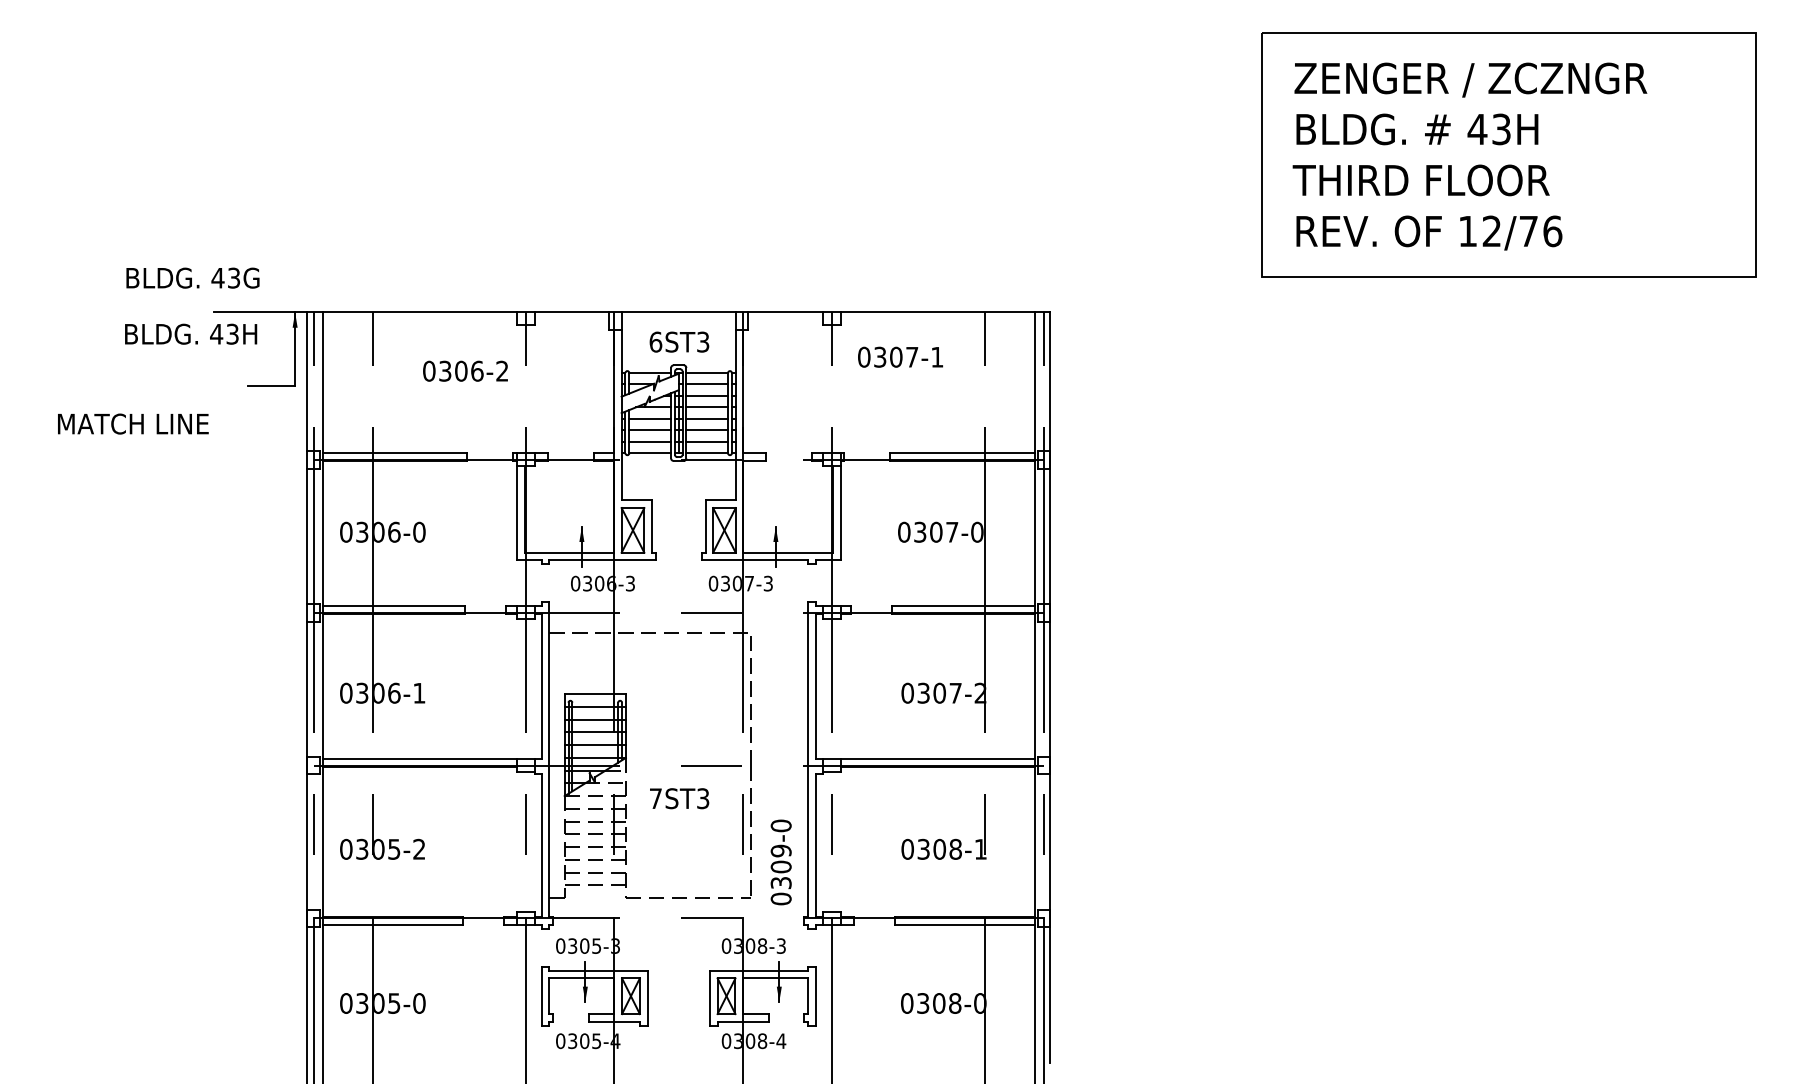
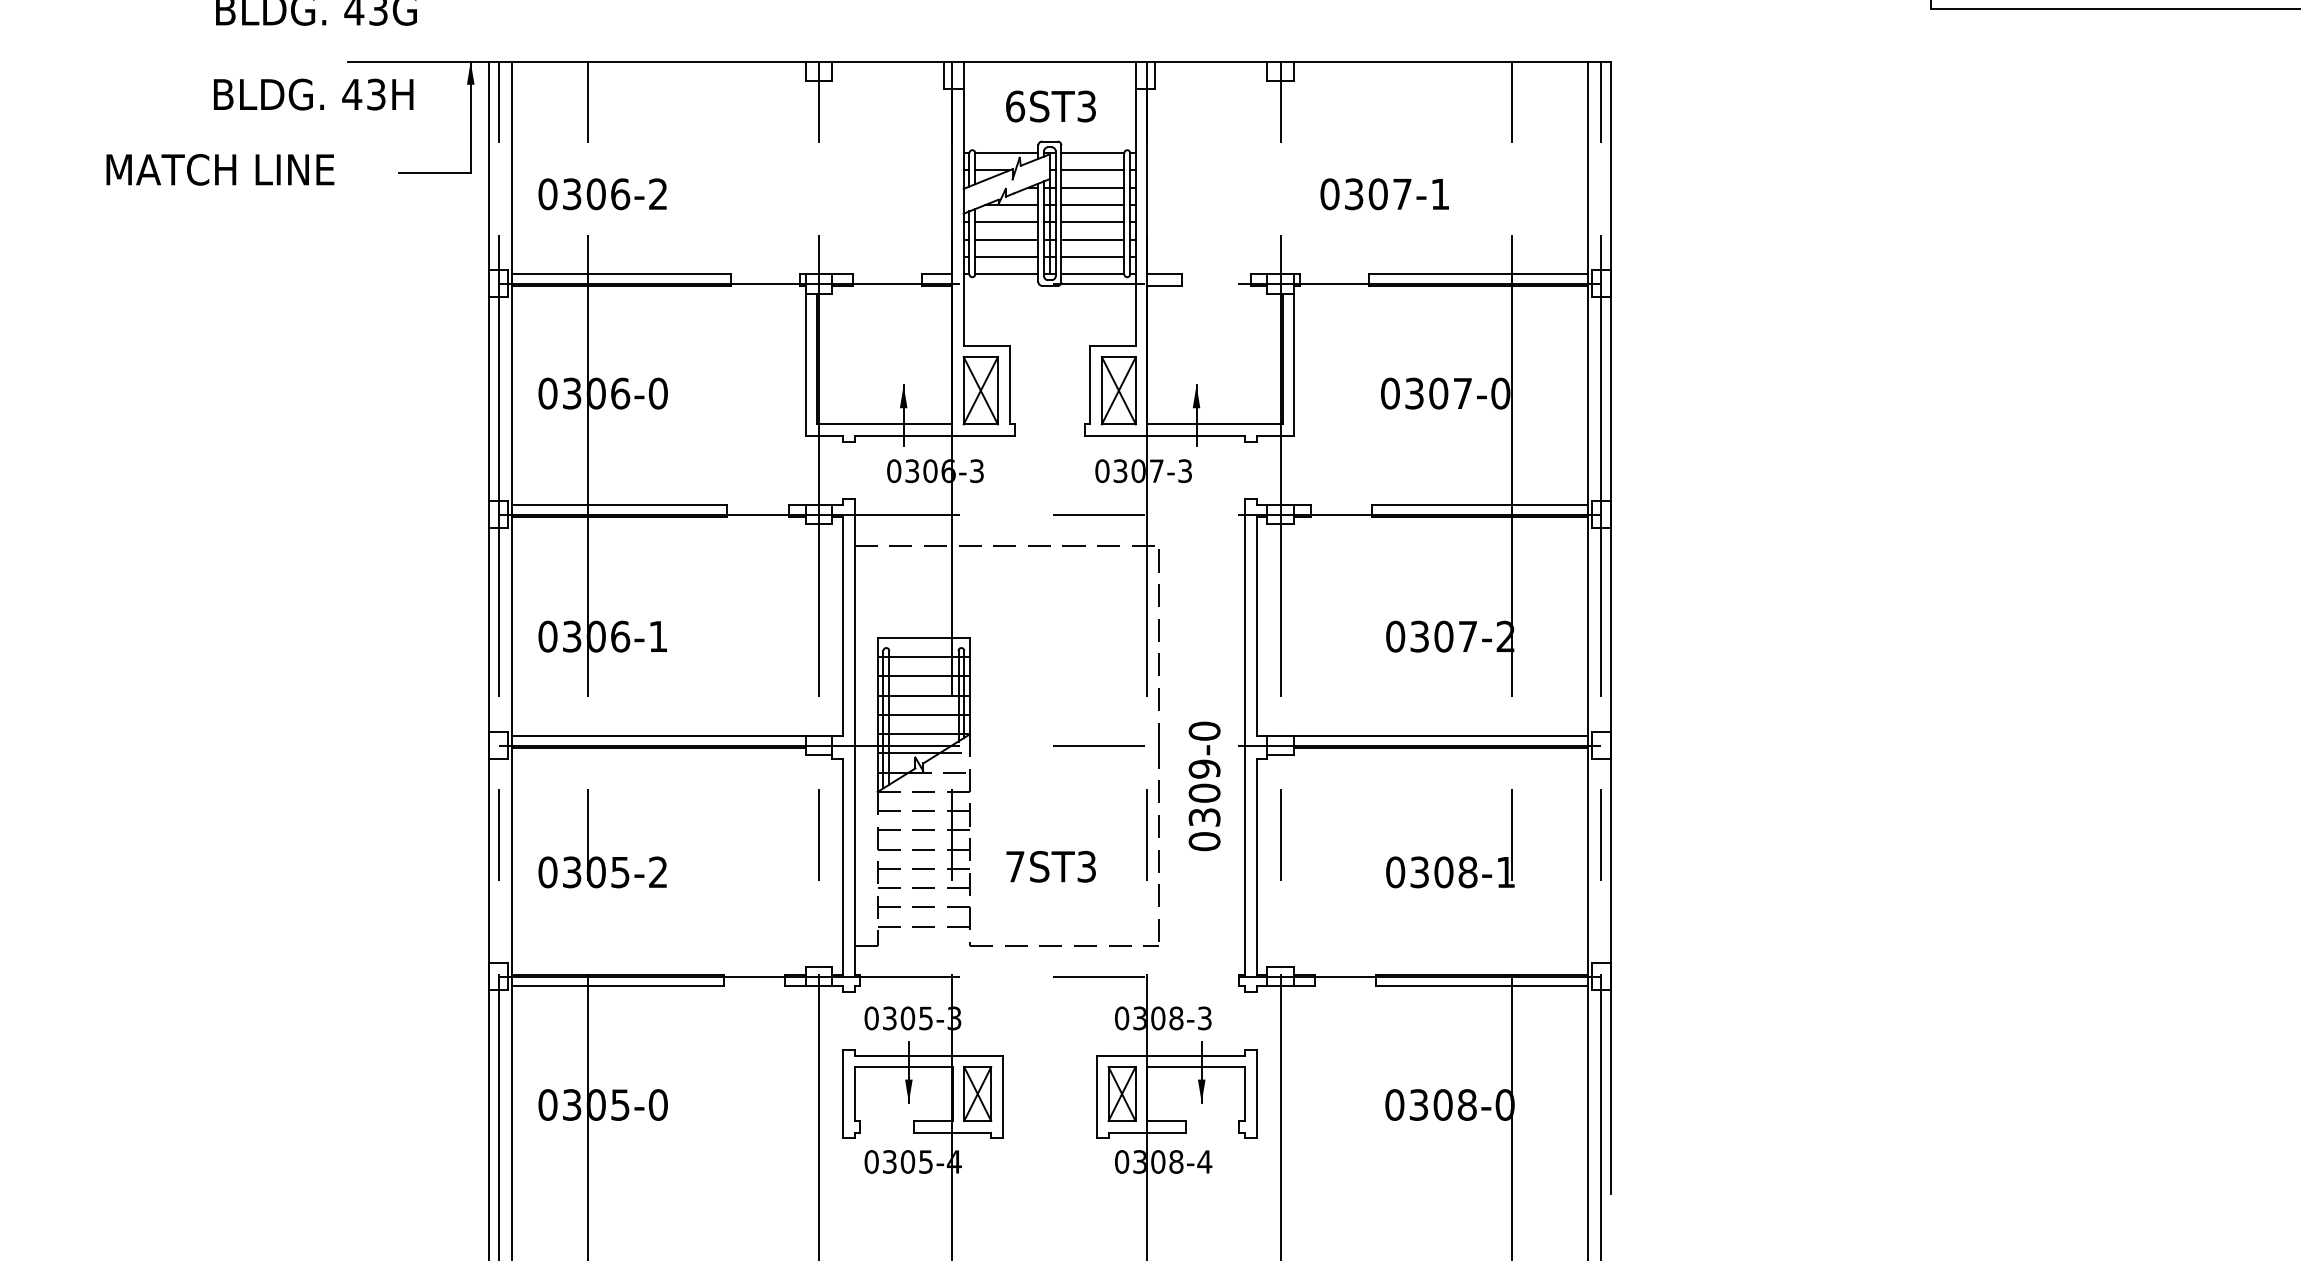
text: (900, 356) -> (1384, 193), moved
text: (465, 370) -> (602, 193), moved
text: (133, 423) -> (220, 168), moved
text: (679, 798) -> (1051, 866), moved
text: (780, 862) -> (1203, 786), moved

